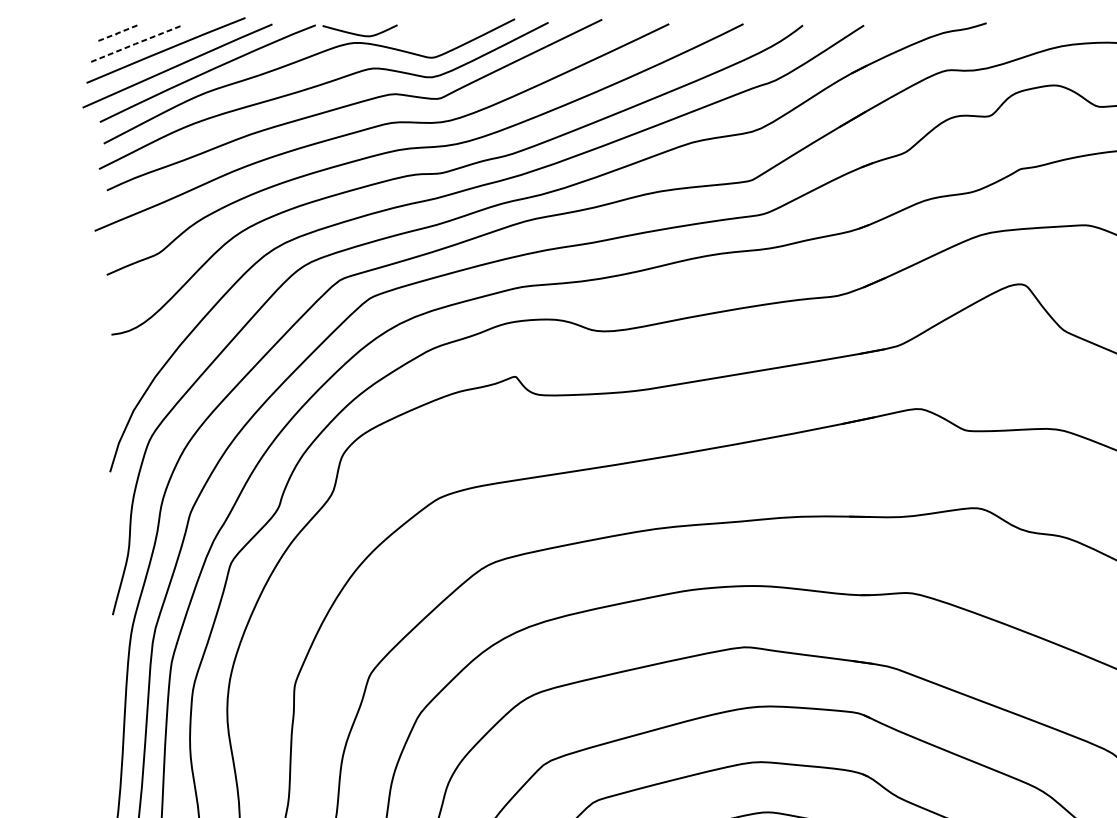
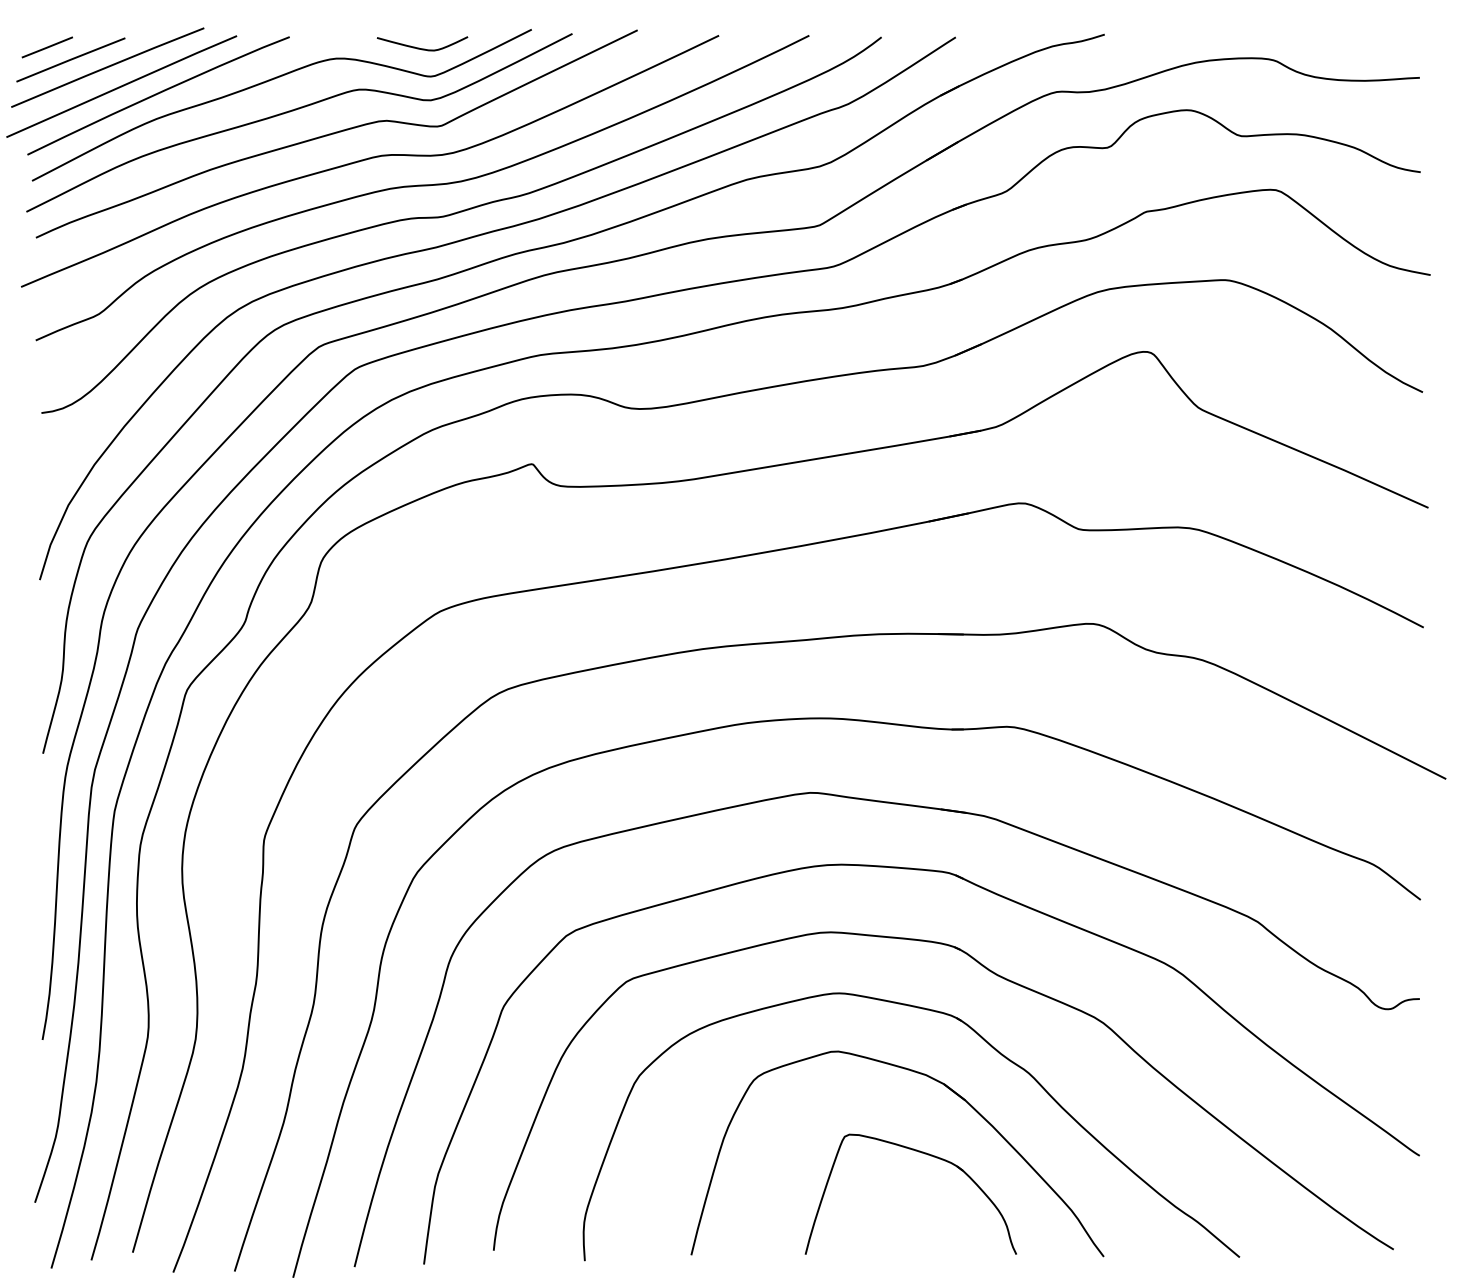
line: (115, 33) -> (46, 47), dashed -> solid
curve: (357, 33) -> (419, 47), moved
line: (135, 43) -> (70, 59), dashed -> solid

